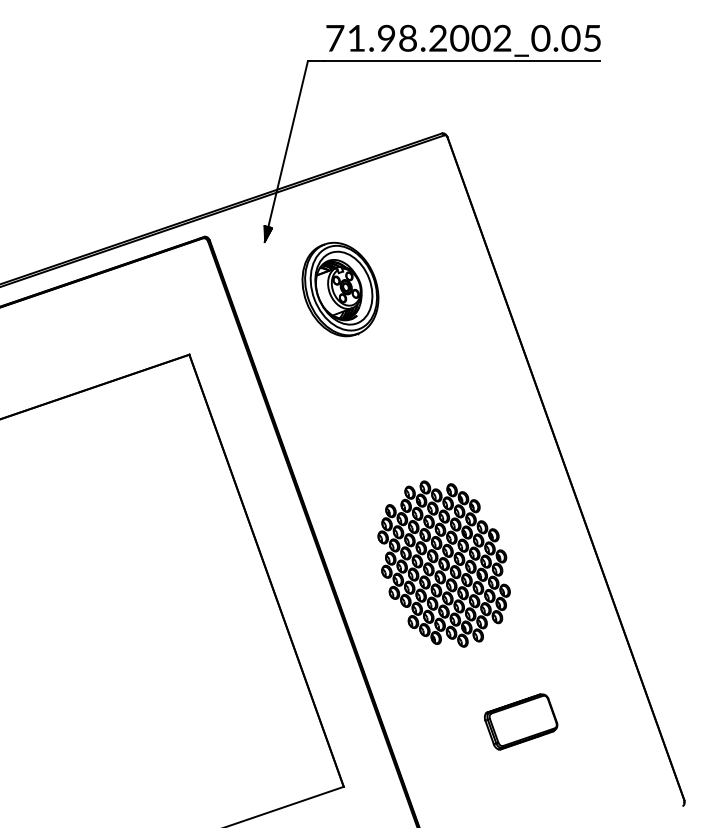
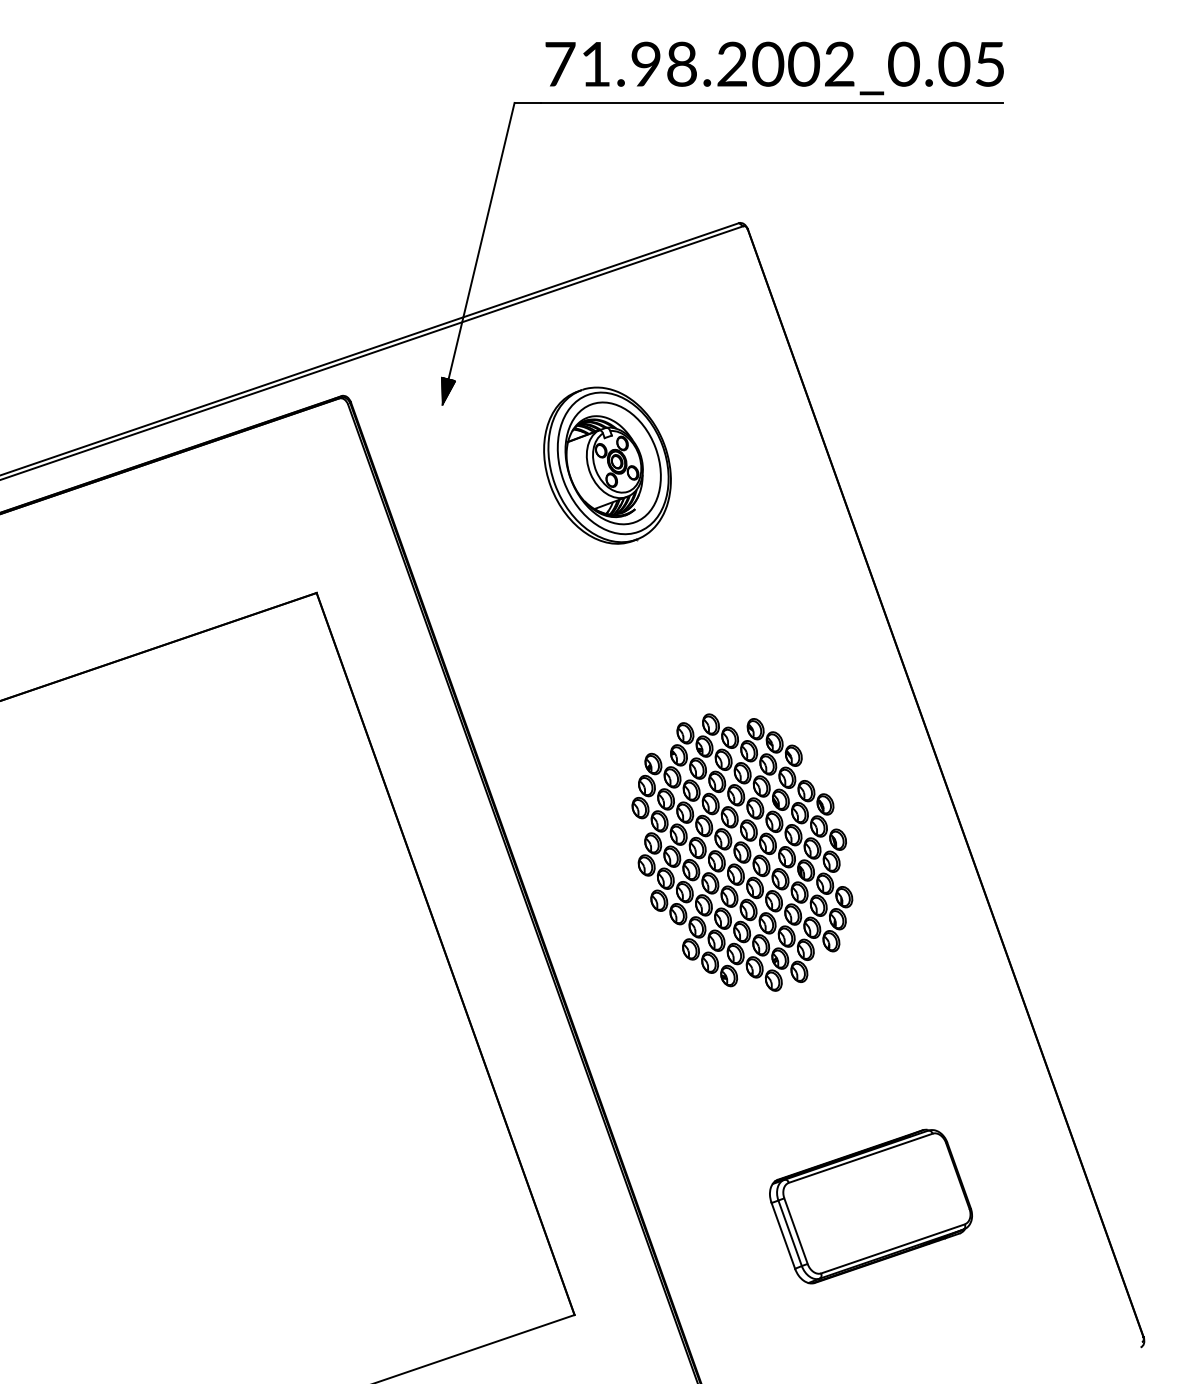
part: (340, 289) -> (607, 465), moved
part: (443, 563) -> (741, 851), moved
part: (520, 721) -> (869, 1205), size x1.67

